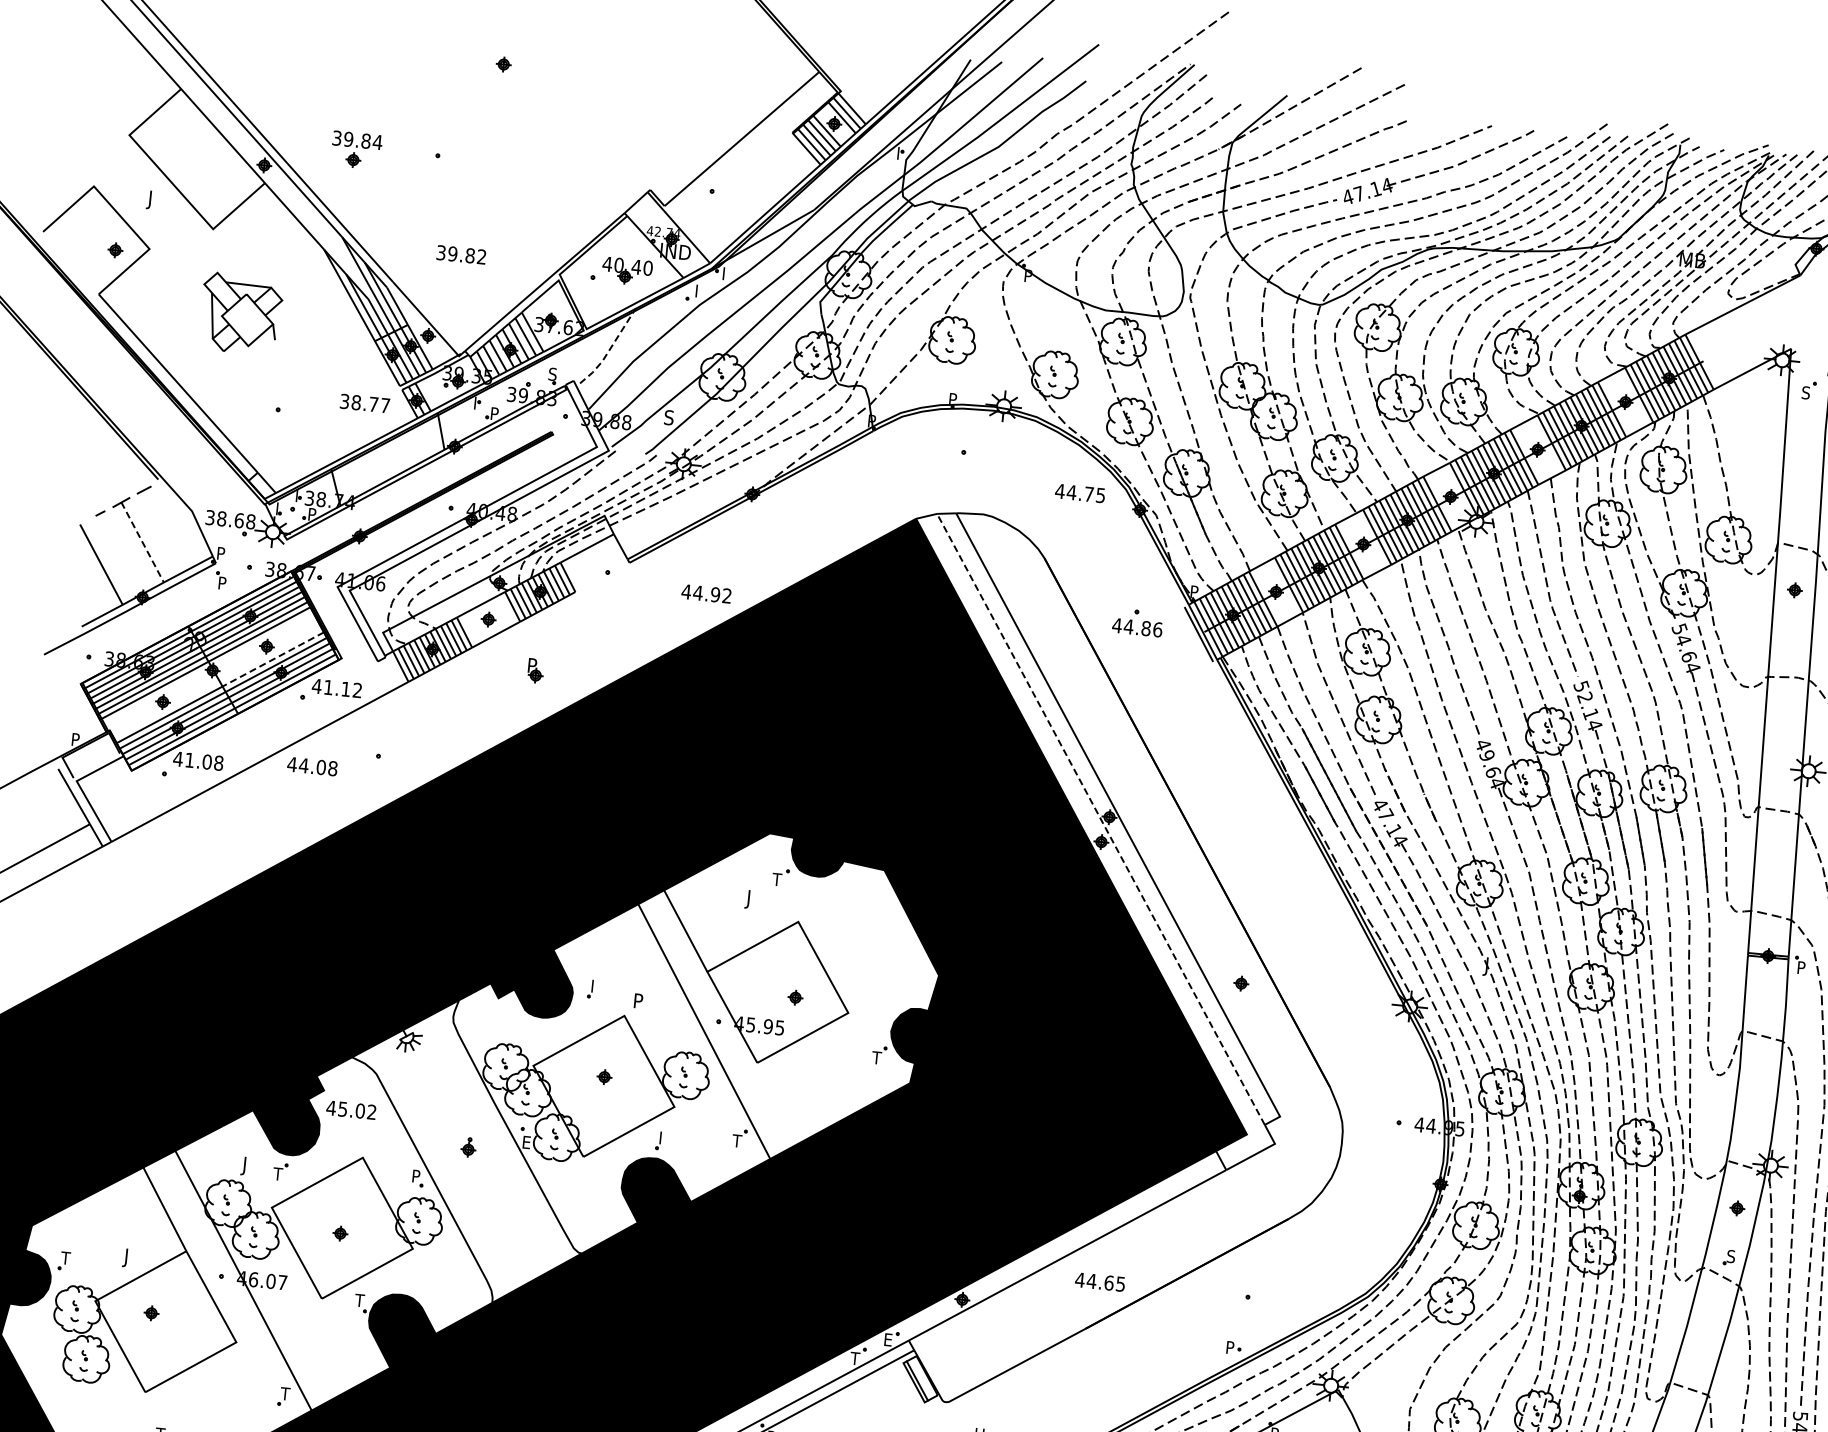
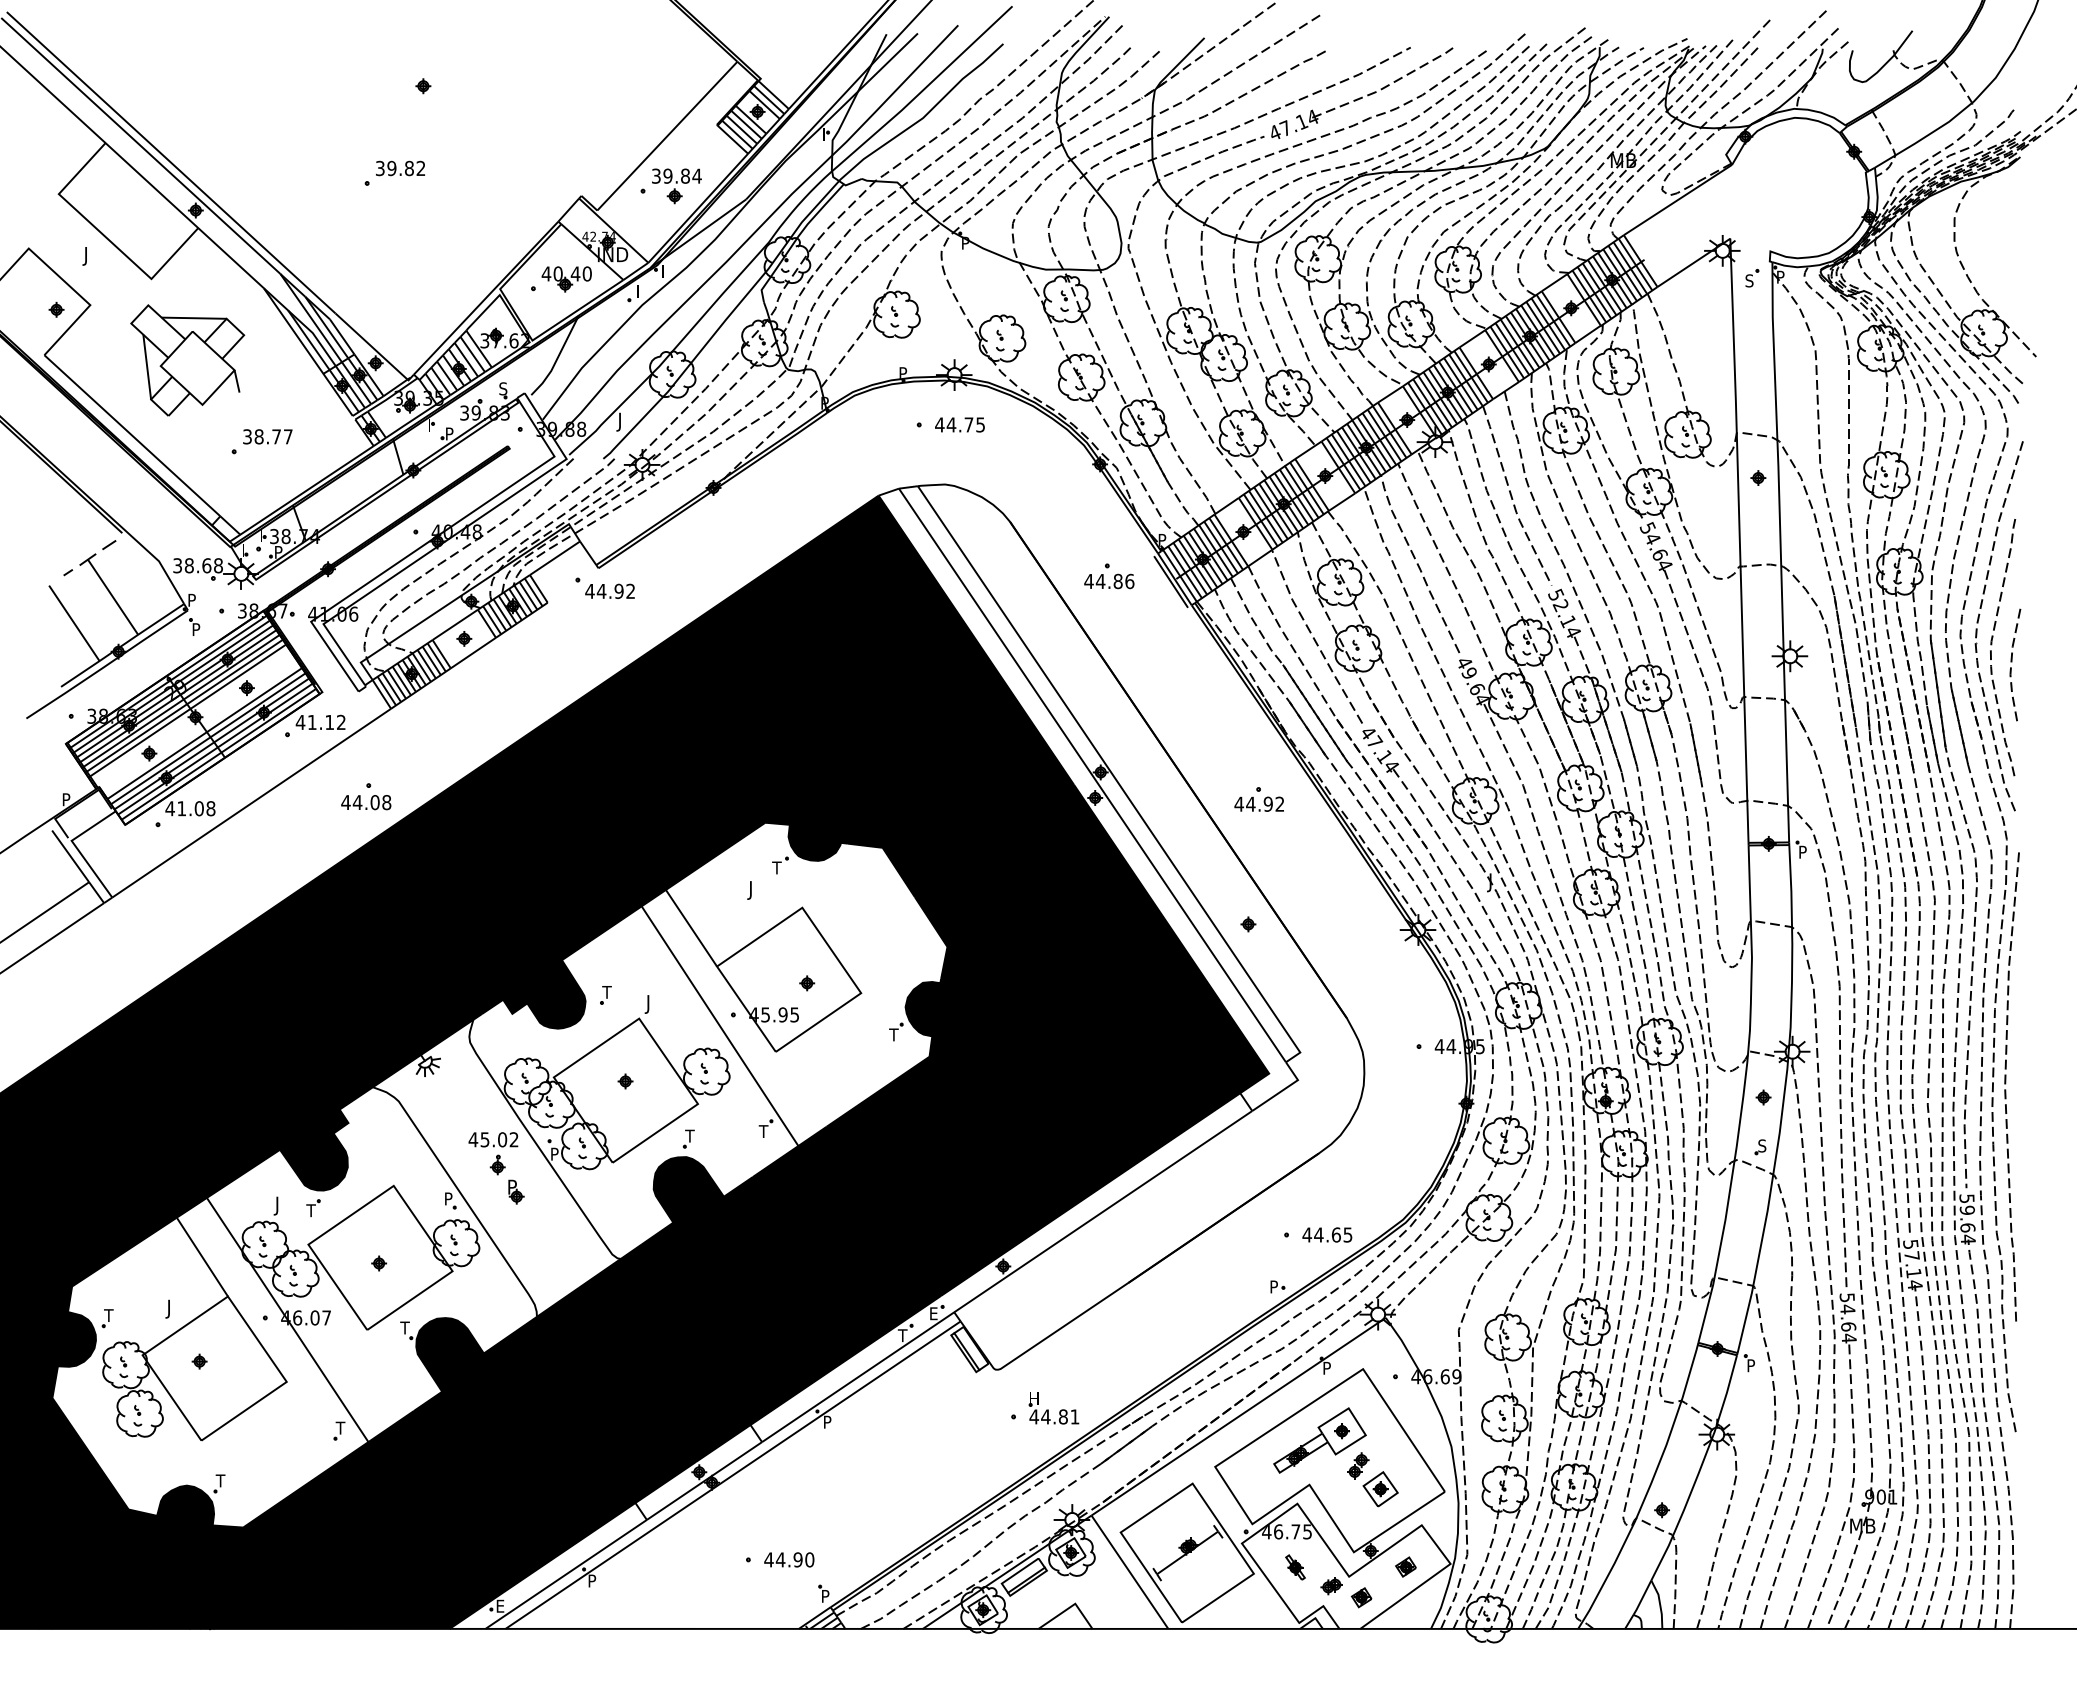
part: (356, 150) -> (676, 186), moved
text: (461, 254) -> (400, 168), moved
part: (240, 314) -> (187, 360), size x1.43
line: (609, 349) -> (557, 358), dashed -> solid
text: (364, 403) -> (267, 436), moved
text: (667, 418) -> (621, 421), S -> J
text: (1079, 492) -> (959, 424), moved
line: (143, 542) -> (113, 597), dashed -> solid
text: (706, 592) -> (609, 590), moved
line: (273, 659) -> (254, 700), dashed -> solid
part: (536, 670) -> (516, 1191), moved
text: (312, 766) -> (366, 802), moved
line: (1100, 819) -> (1092, 775), dashed -> solid
part: (1264, 860) -> (1258, 799), added
text: (594, 986) -> (606, 992), I -> T
text: (636, 1002) -> (649, 1004), P -> J
text: (351, 1109) -> (493, 1139), moved
text: (662, 1137) -> (689, 1135), I -> T
text: (527, 1141) -> (555, 1153), E -> P
text: (1100, 1281) -> (1327, 1234), moved

